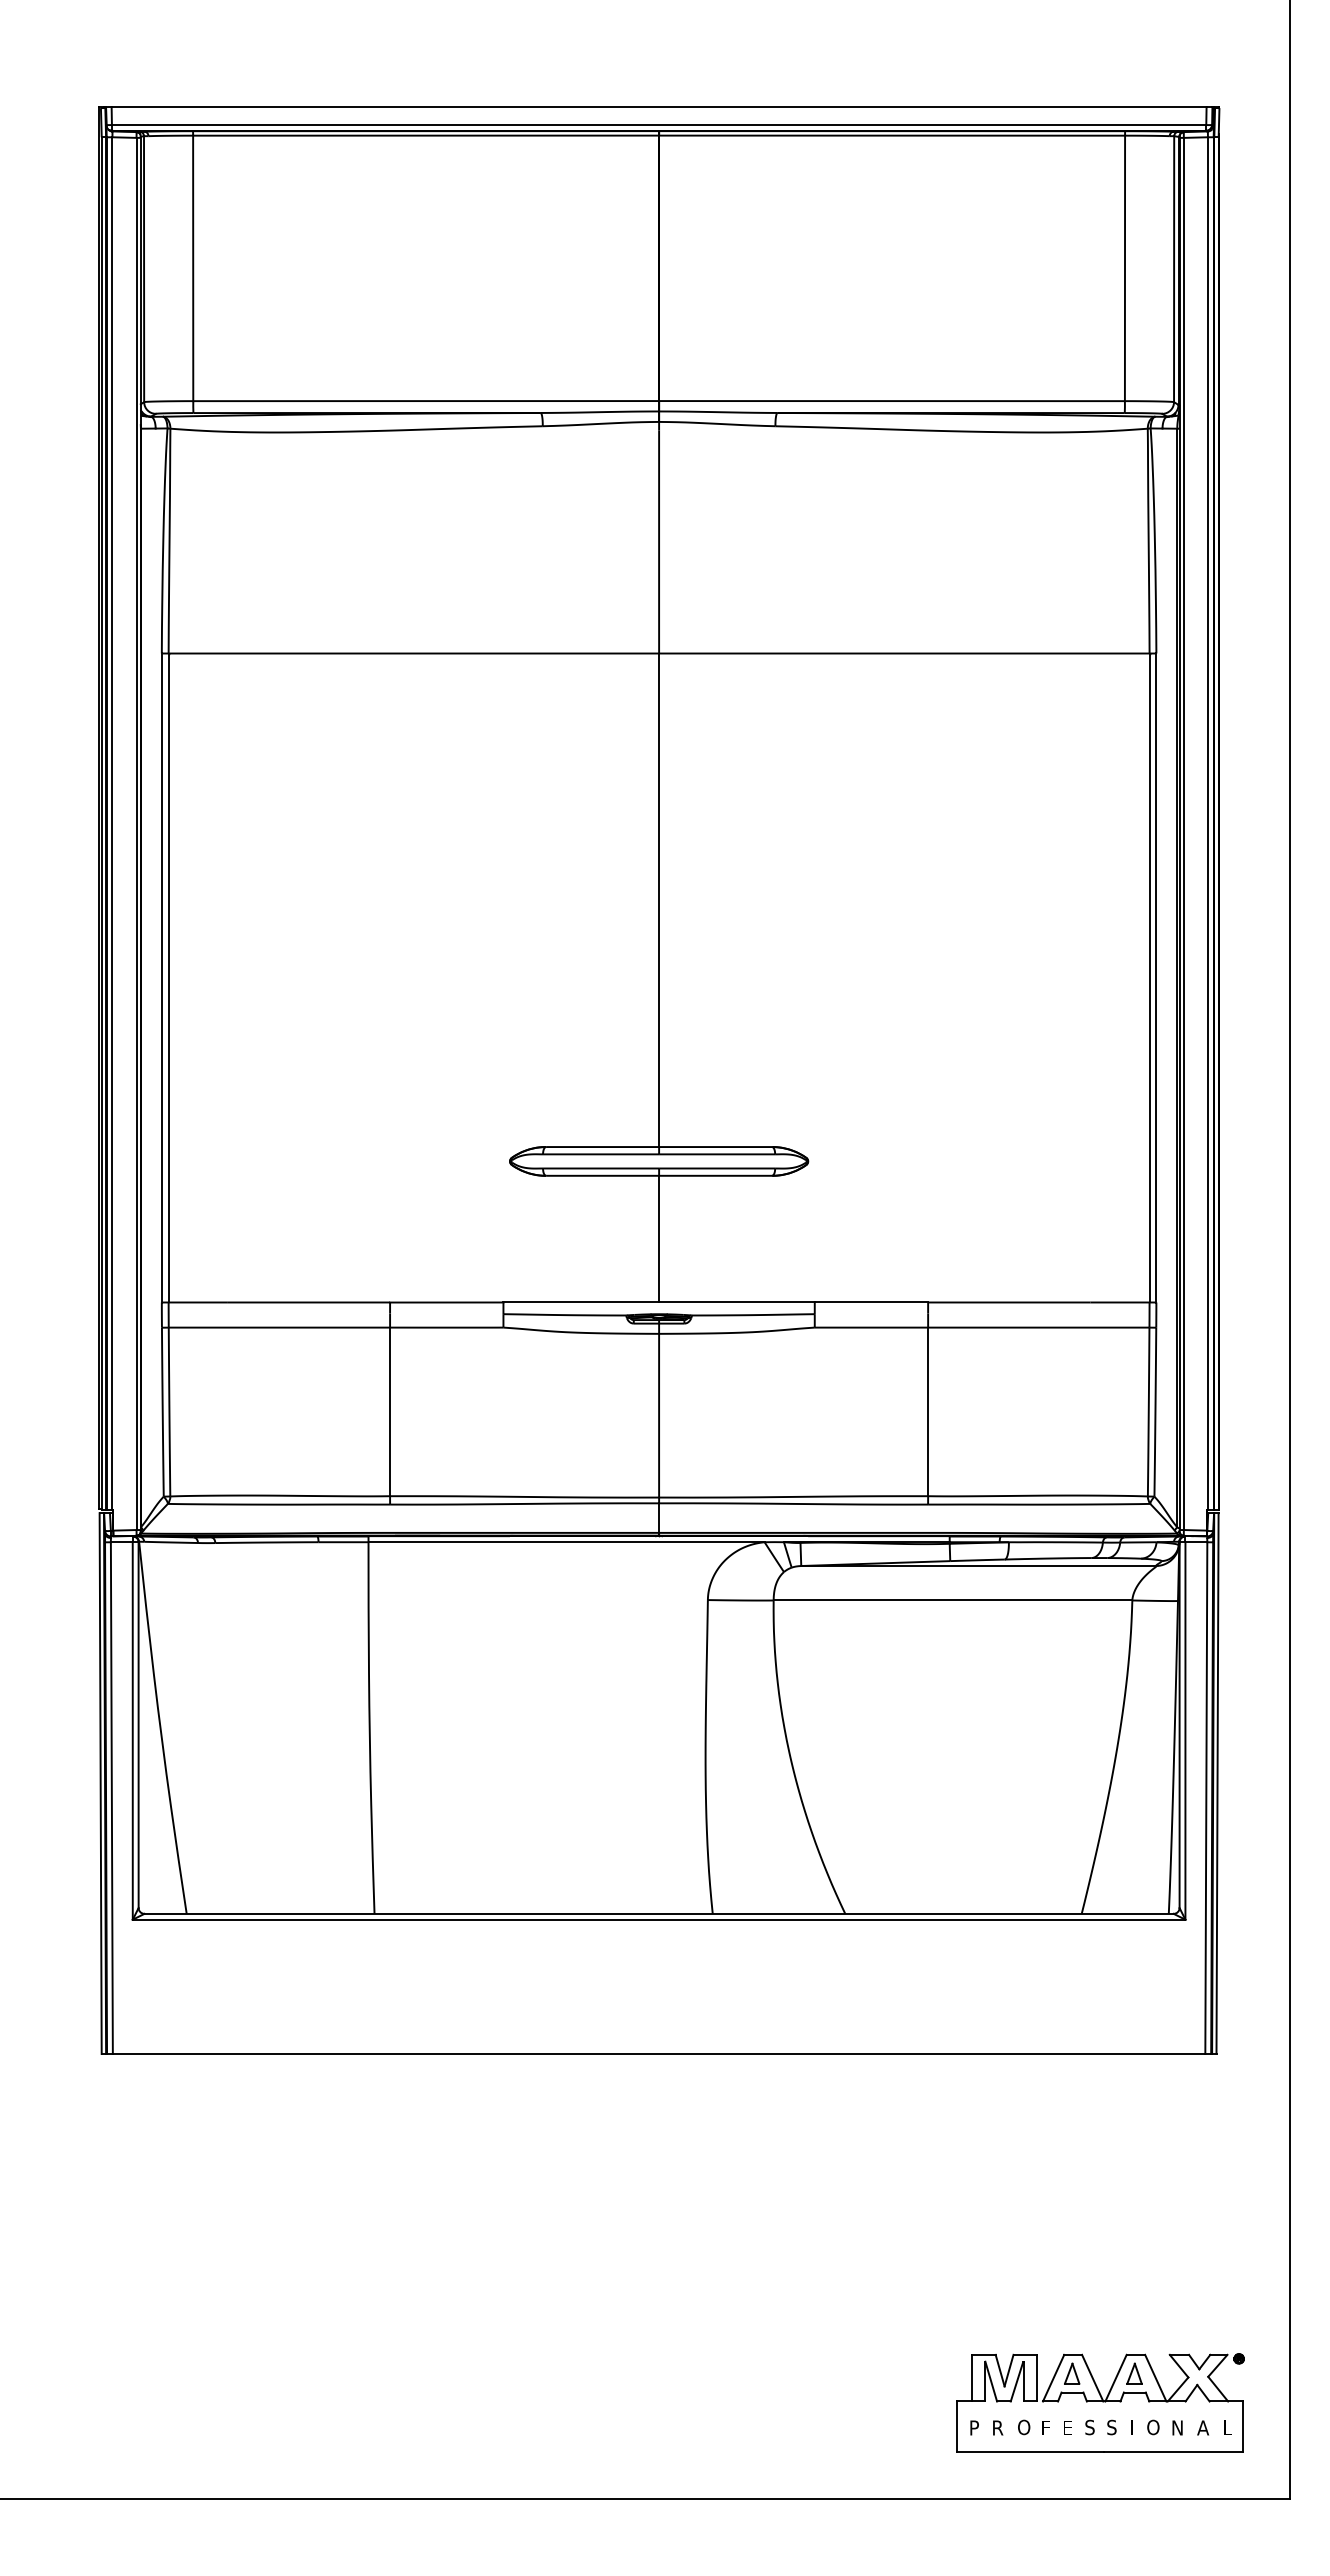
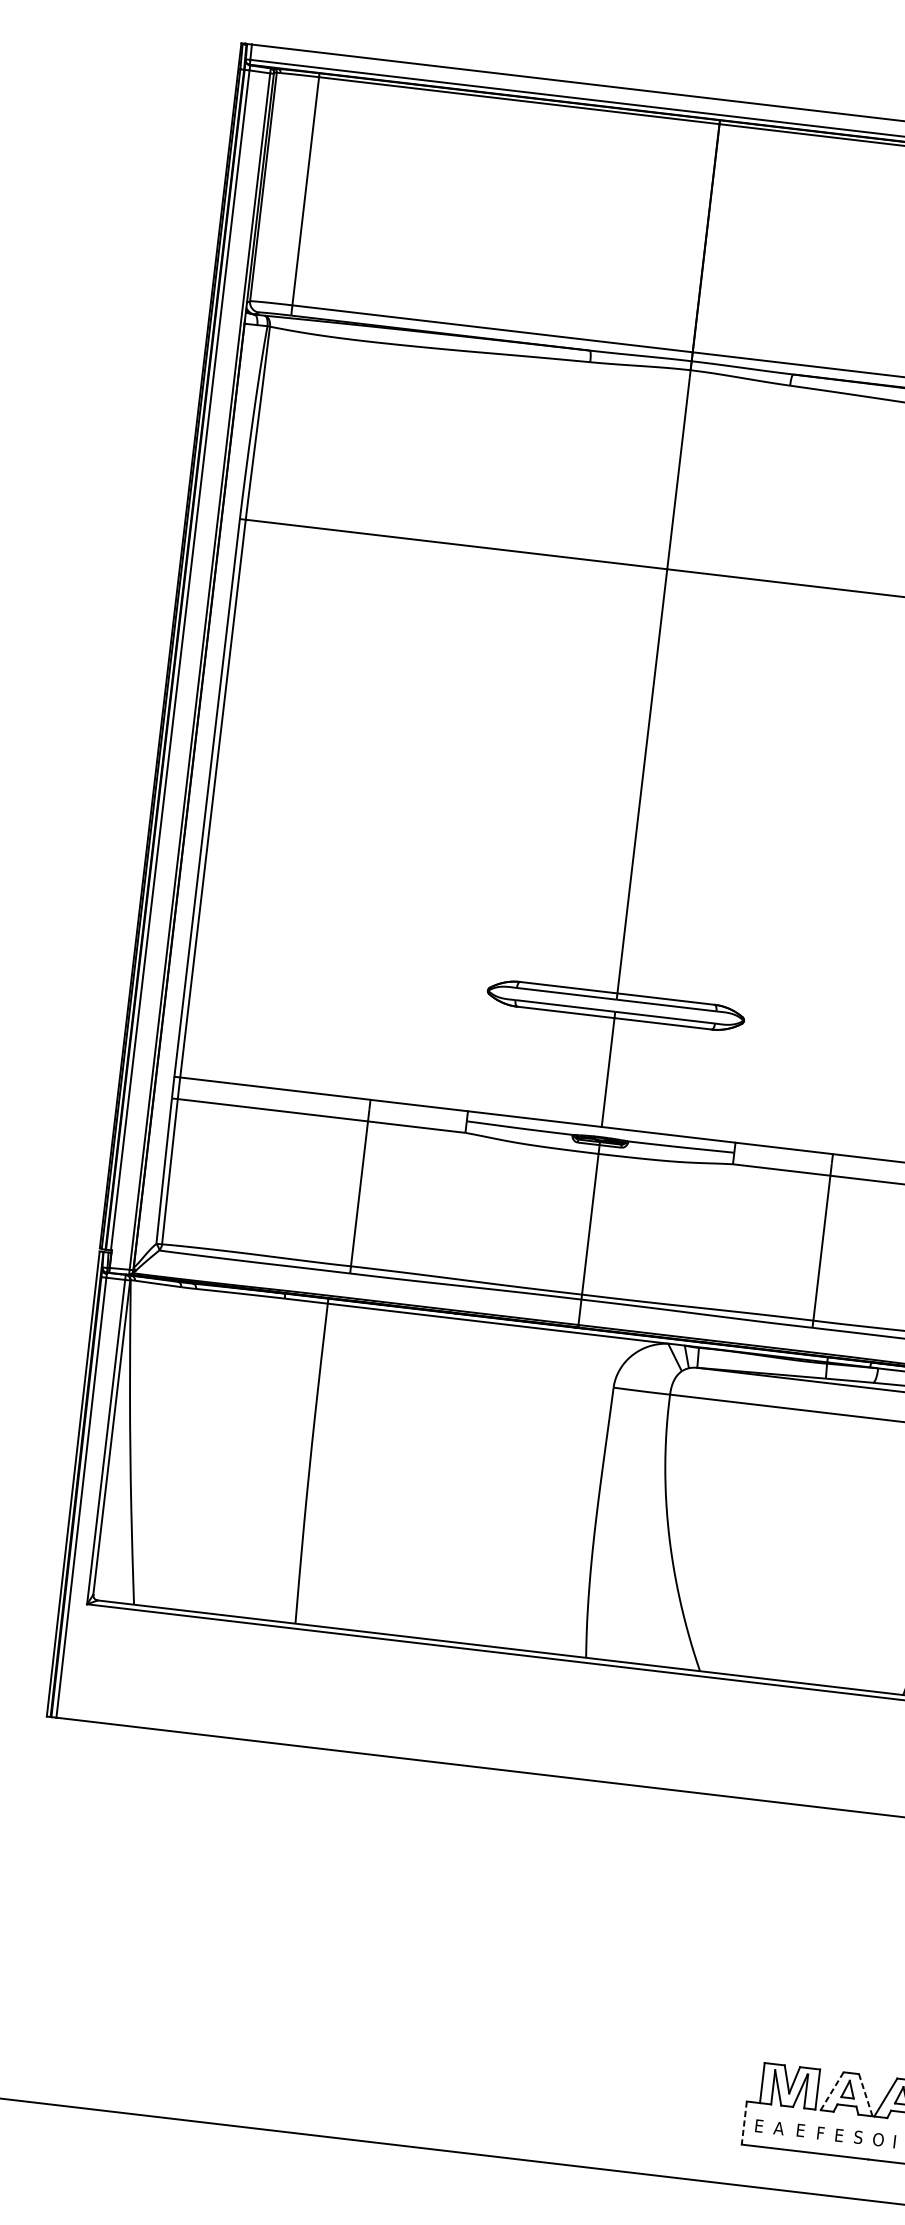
line: (1053, 2378) -> (832, 2091), solid -> dashed
line: (1092, 2378) -> (865, 2095), solid -> dashed
line: (957, 2427) -> (744, 2123), solid -> dashed
text: (974, 2427) -> (759, 2125), P -> E
text: (997, 2427) -> (778, 2127), R -> A
text: (1024, 2427) -> (802, 2130), O -> E
text: (1113, 2427) -> (878, 2139), S -> O

